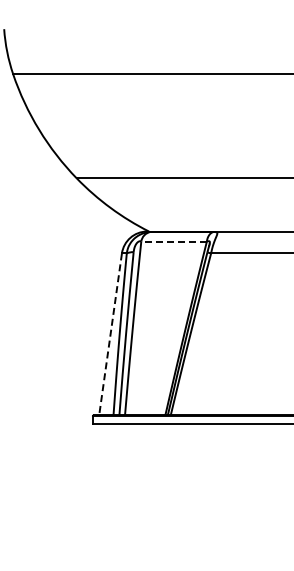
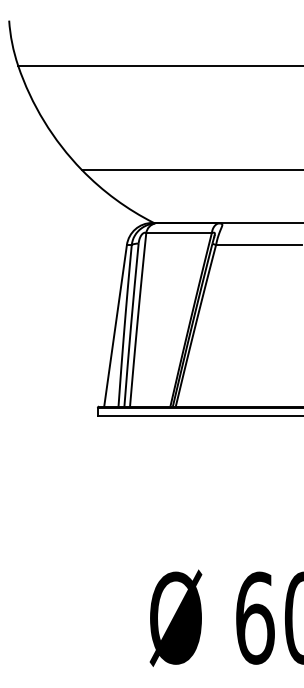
line: (174, 242) -> (179, 233), dashed -> solid
line: (110, 334) -> (115, 325), dashed -> solid

